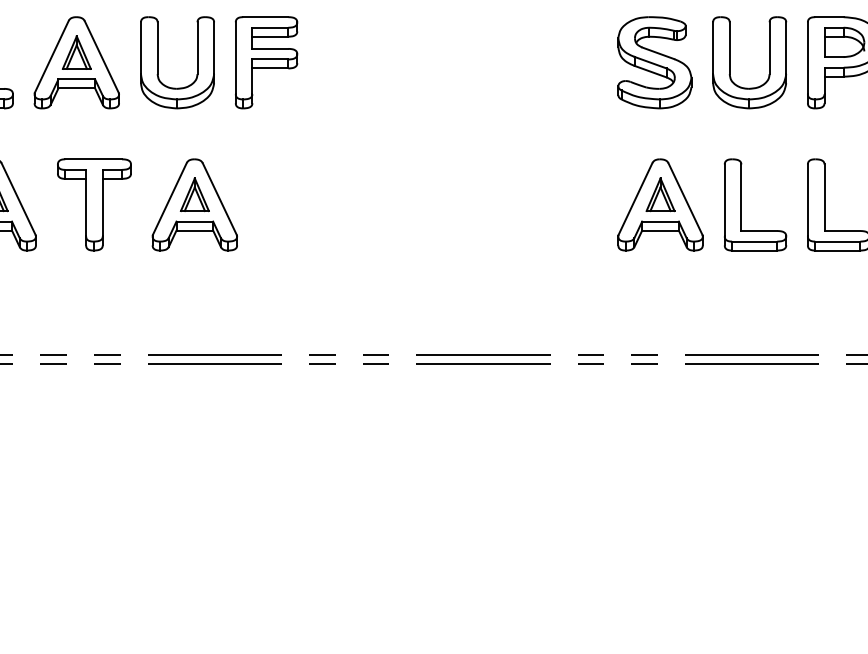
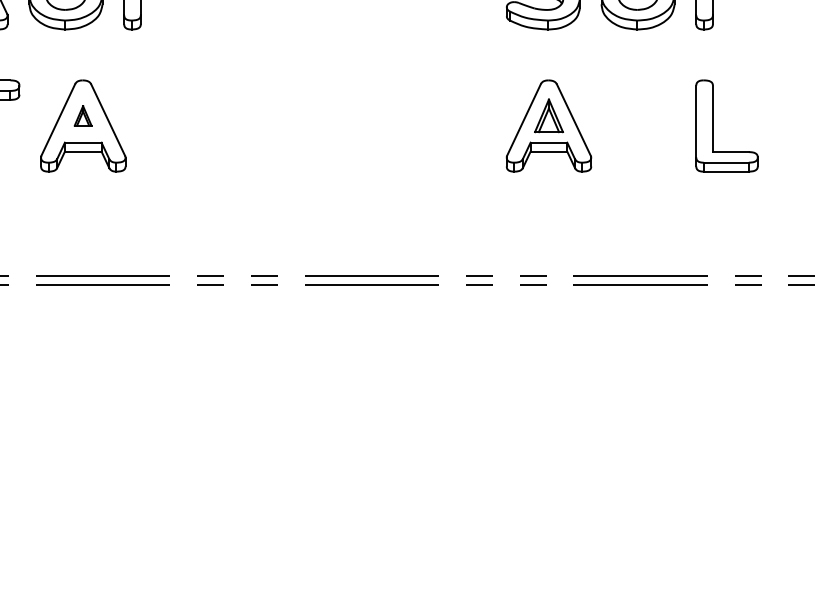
part: (194, 194) -> (82, 115), size x0.6
part: (741, 204) -> (629, 125), removed

